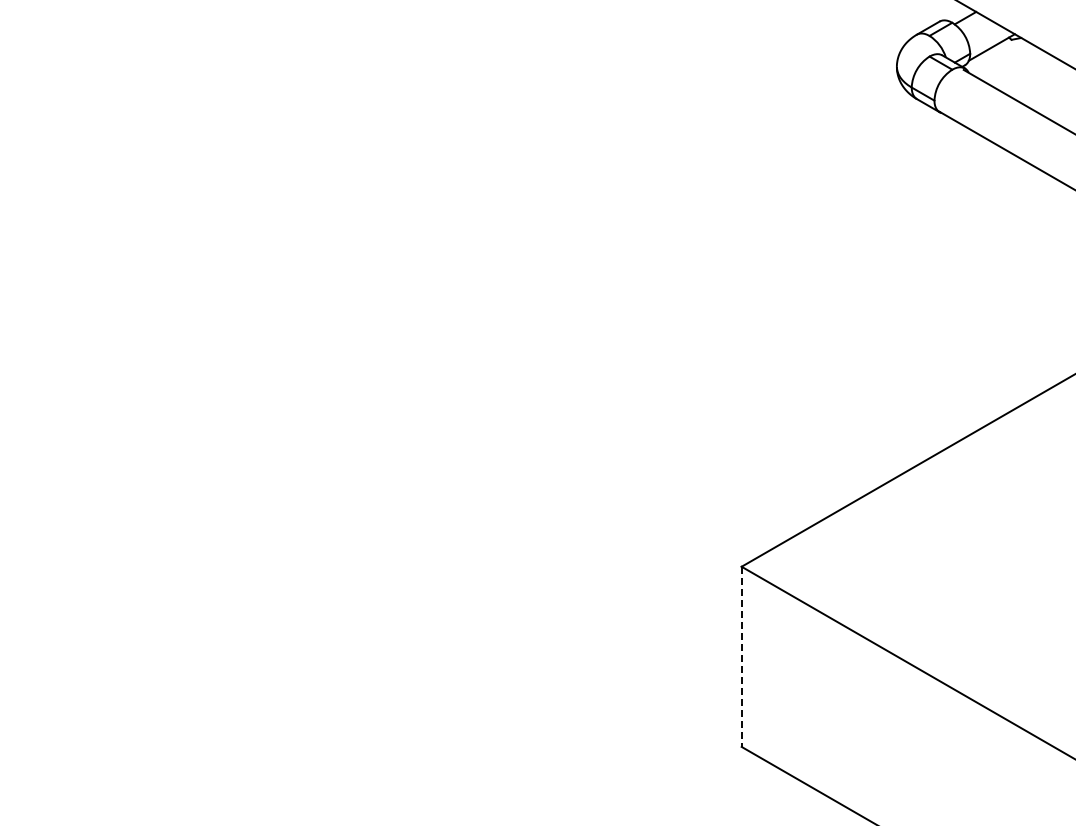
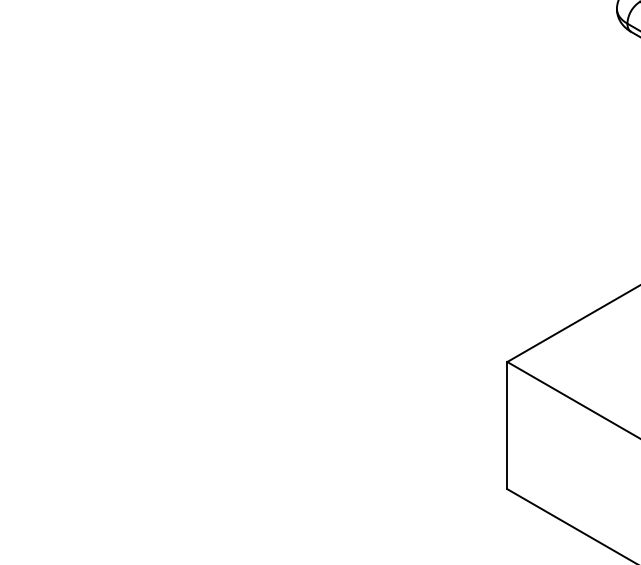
line: (741, 657) -> (507, 426), dashed -> solid

